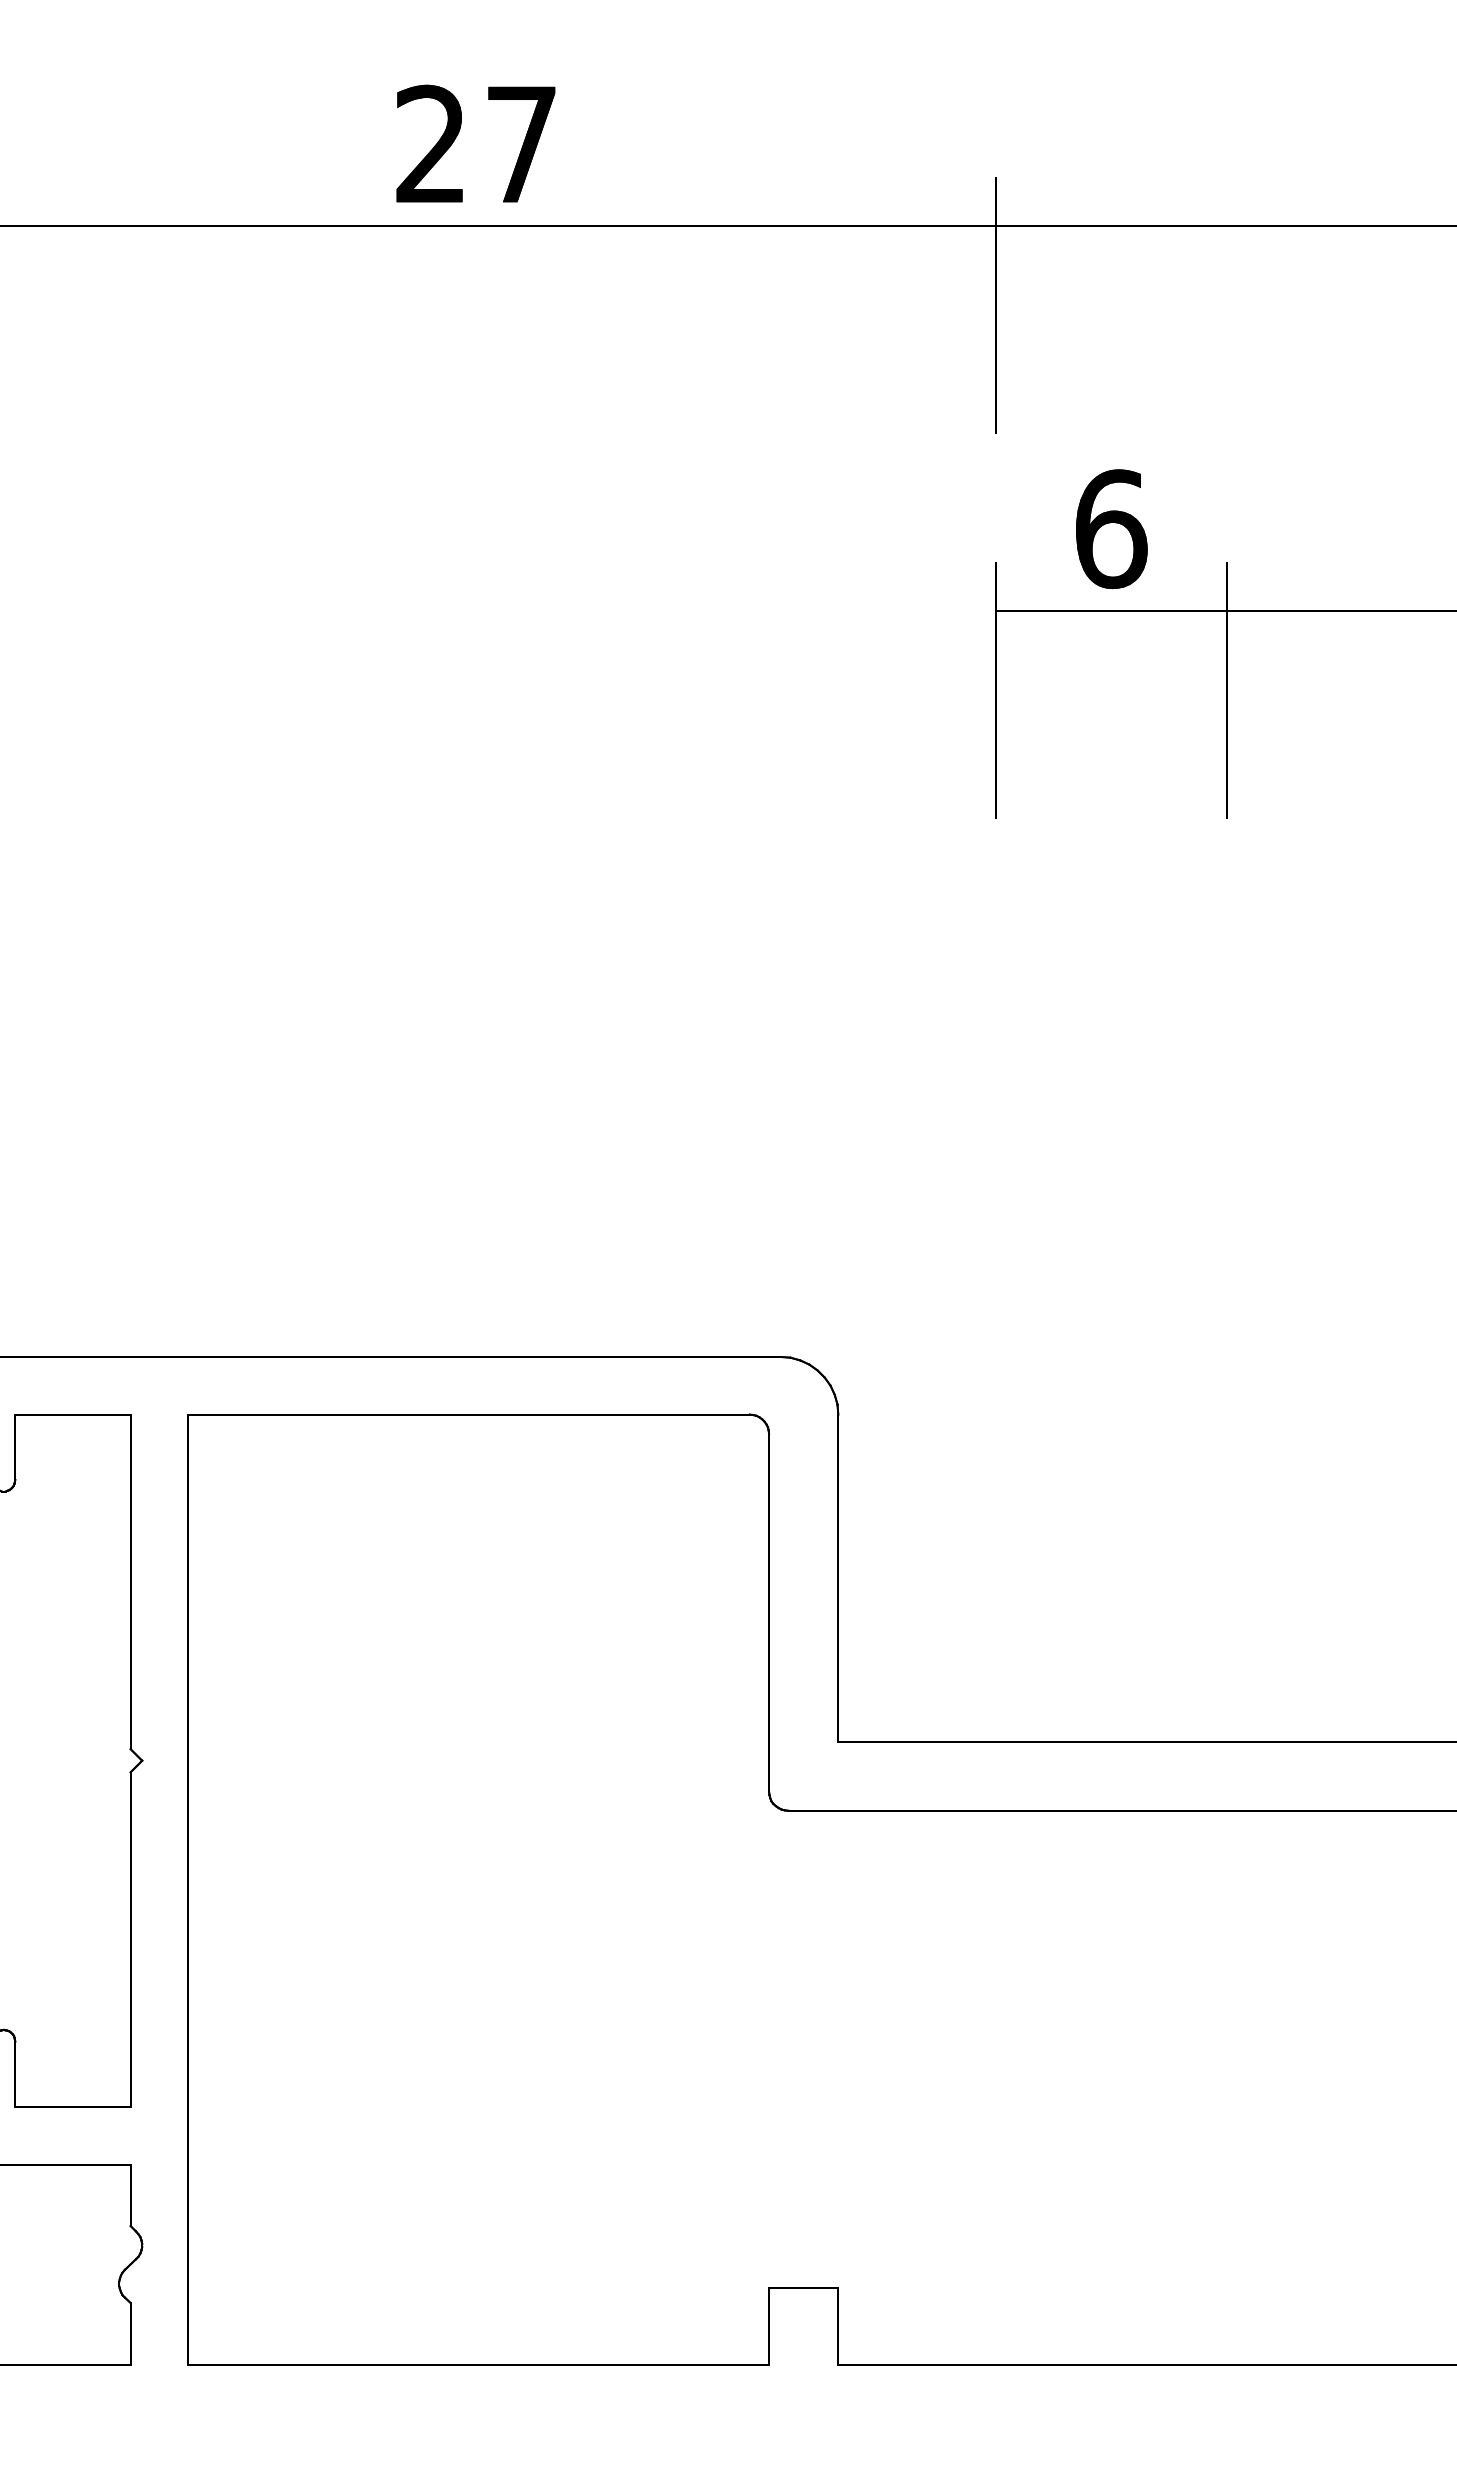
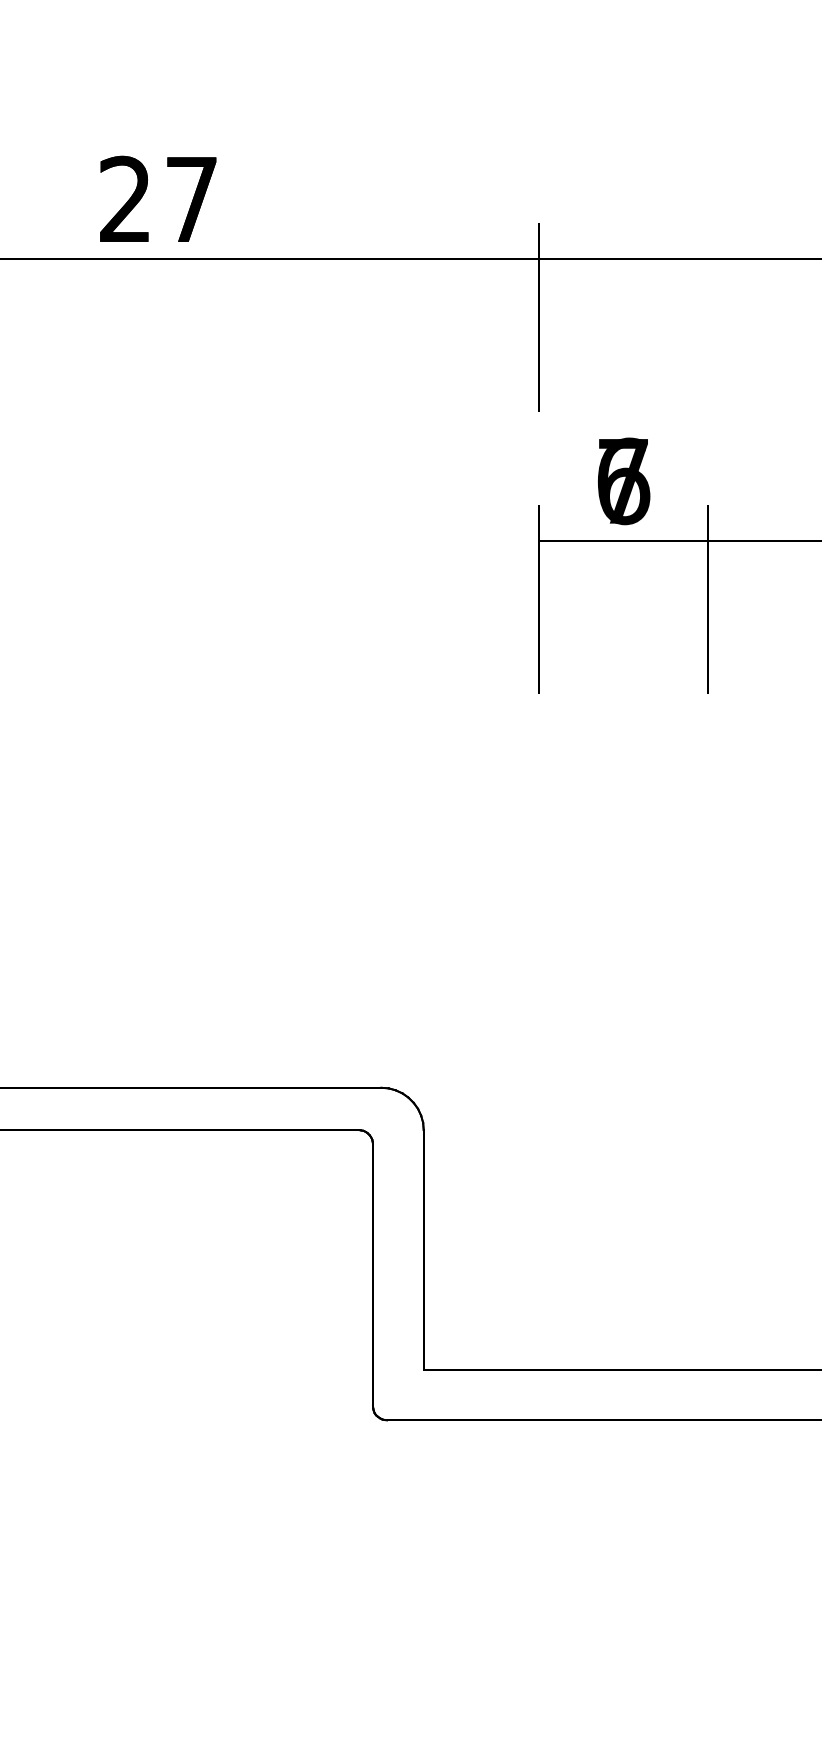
text: (1111, 528) -> (623, 480), 6 -> 7

